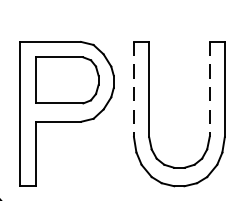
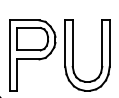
line: (134, 91) -> (65, 44), dashed -> solid
line: (210, 91) -> (102, 44), dashed -> solid

